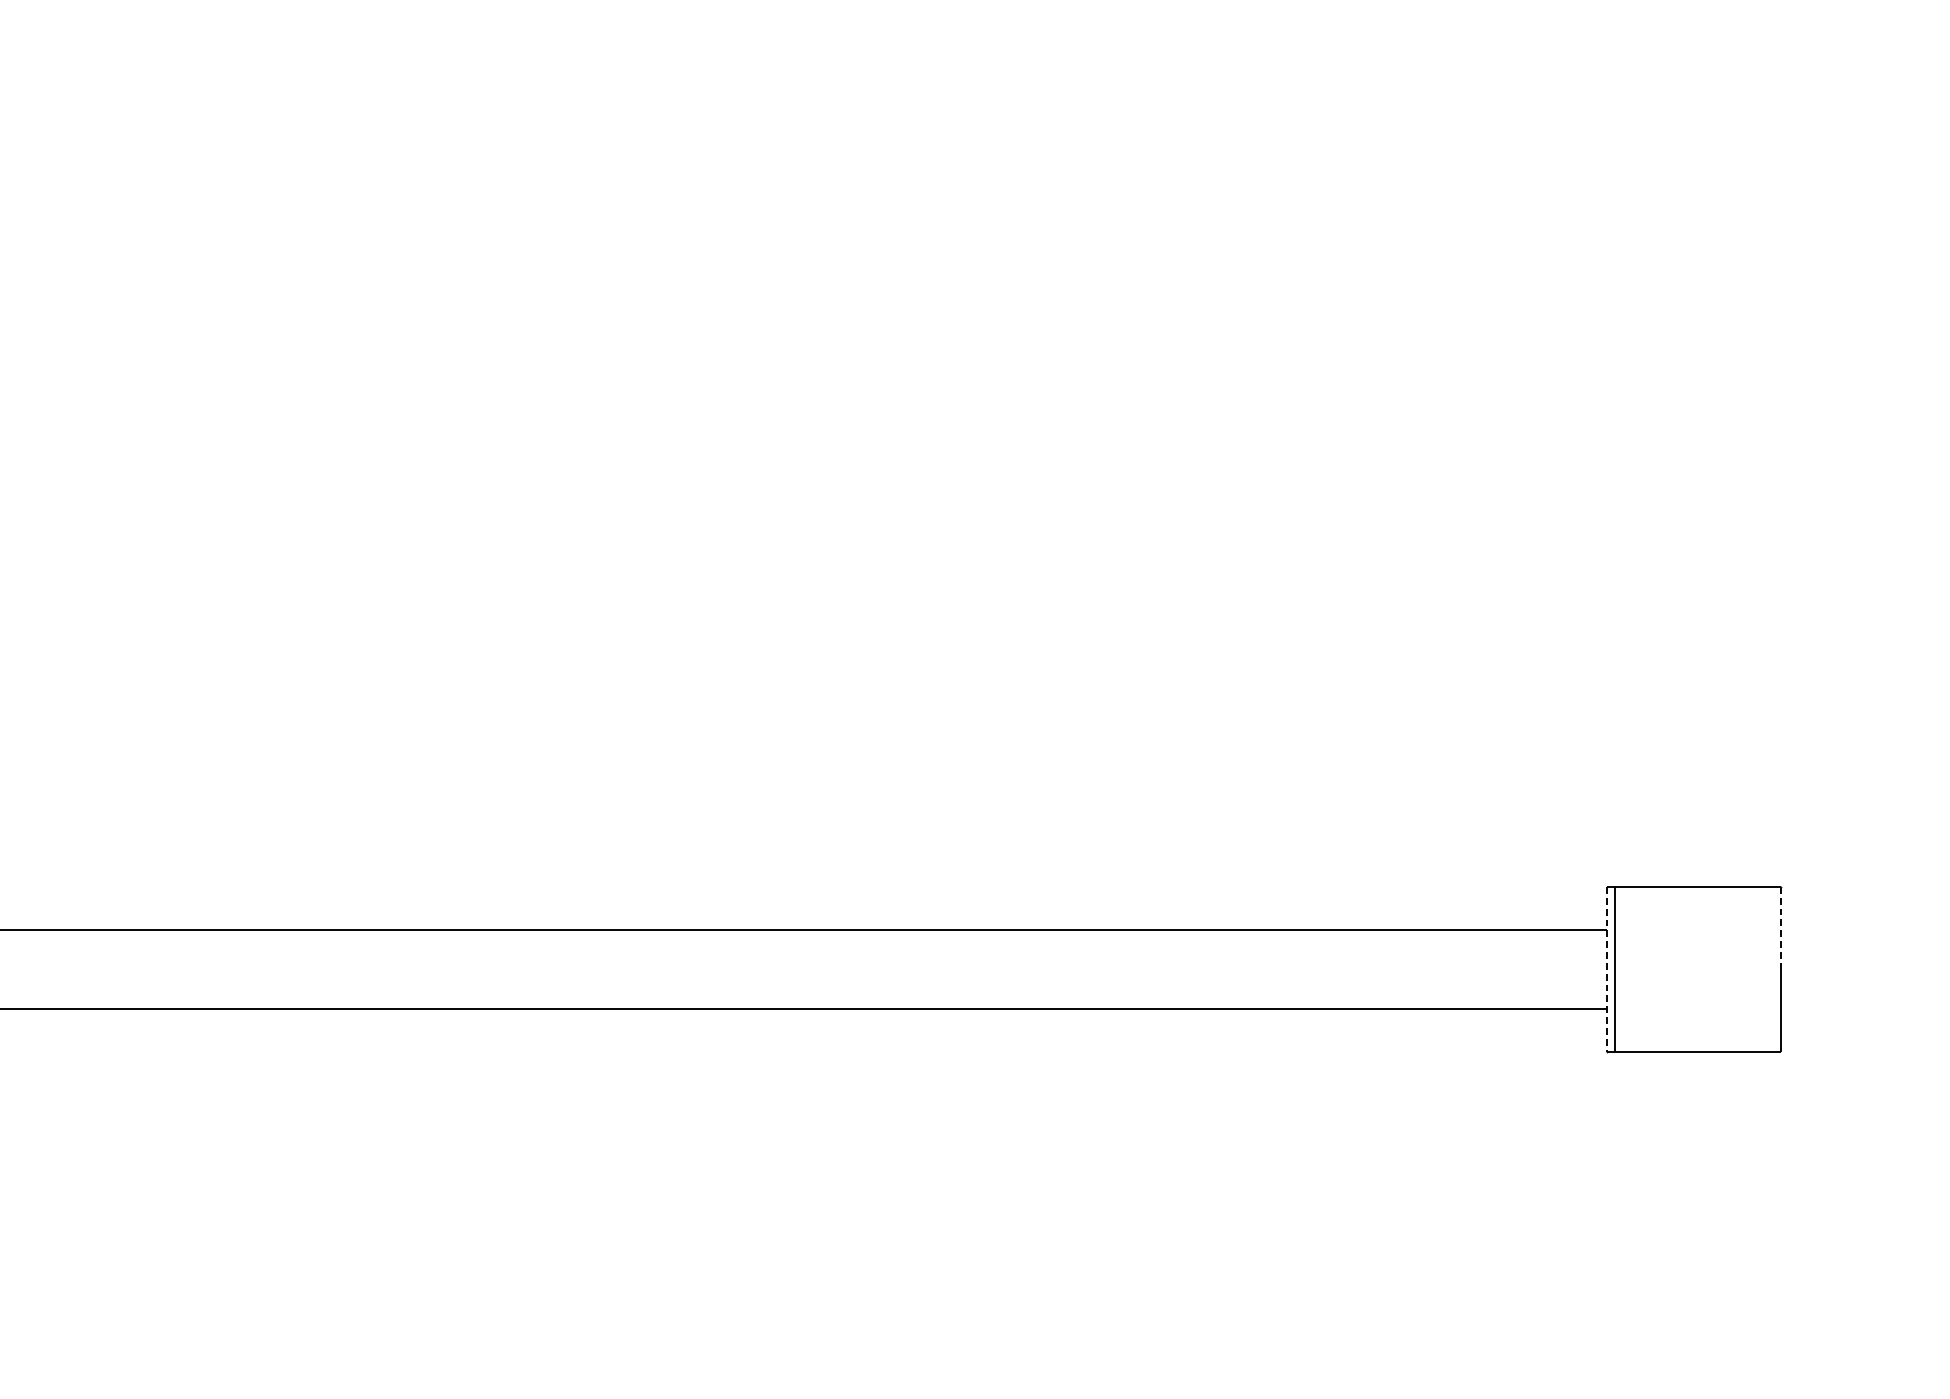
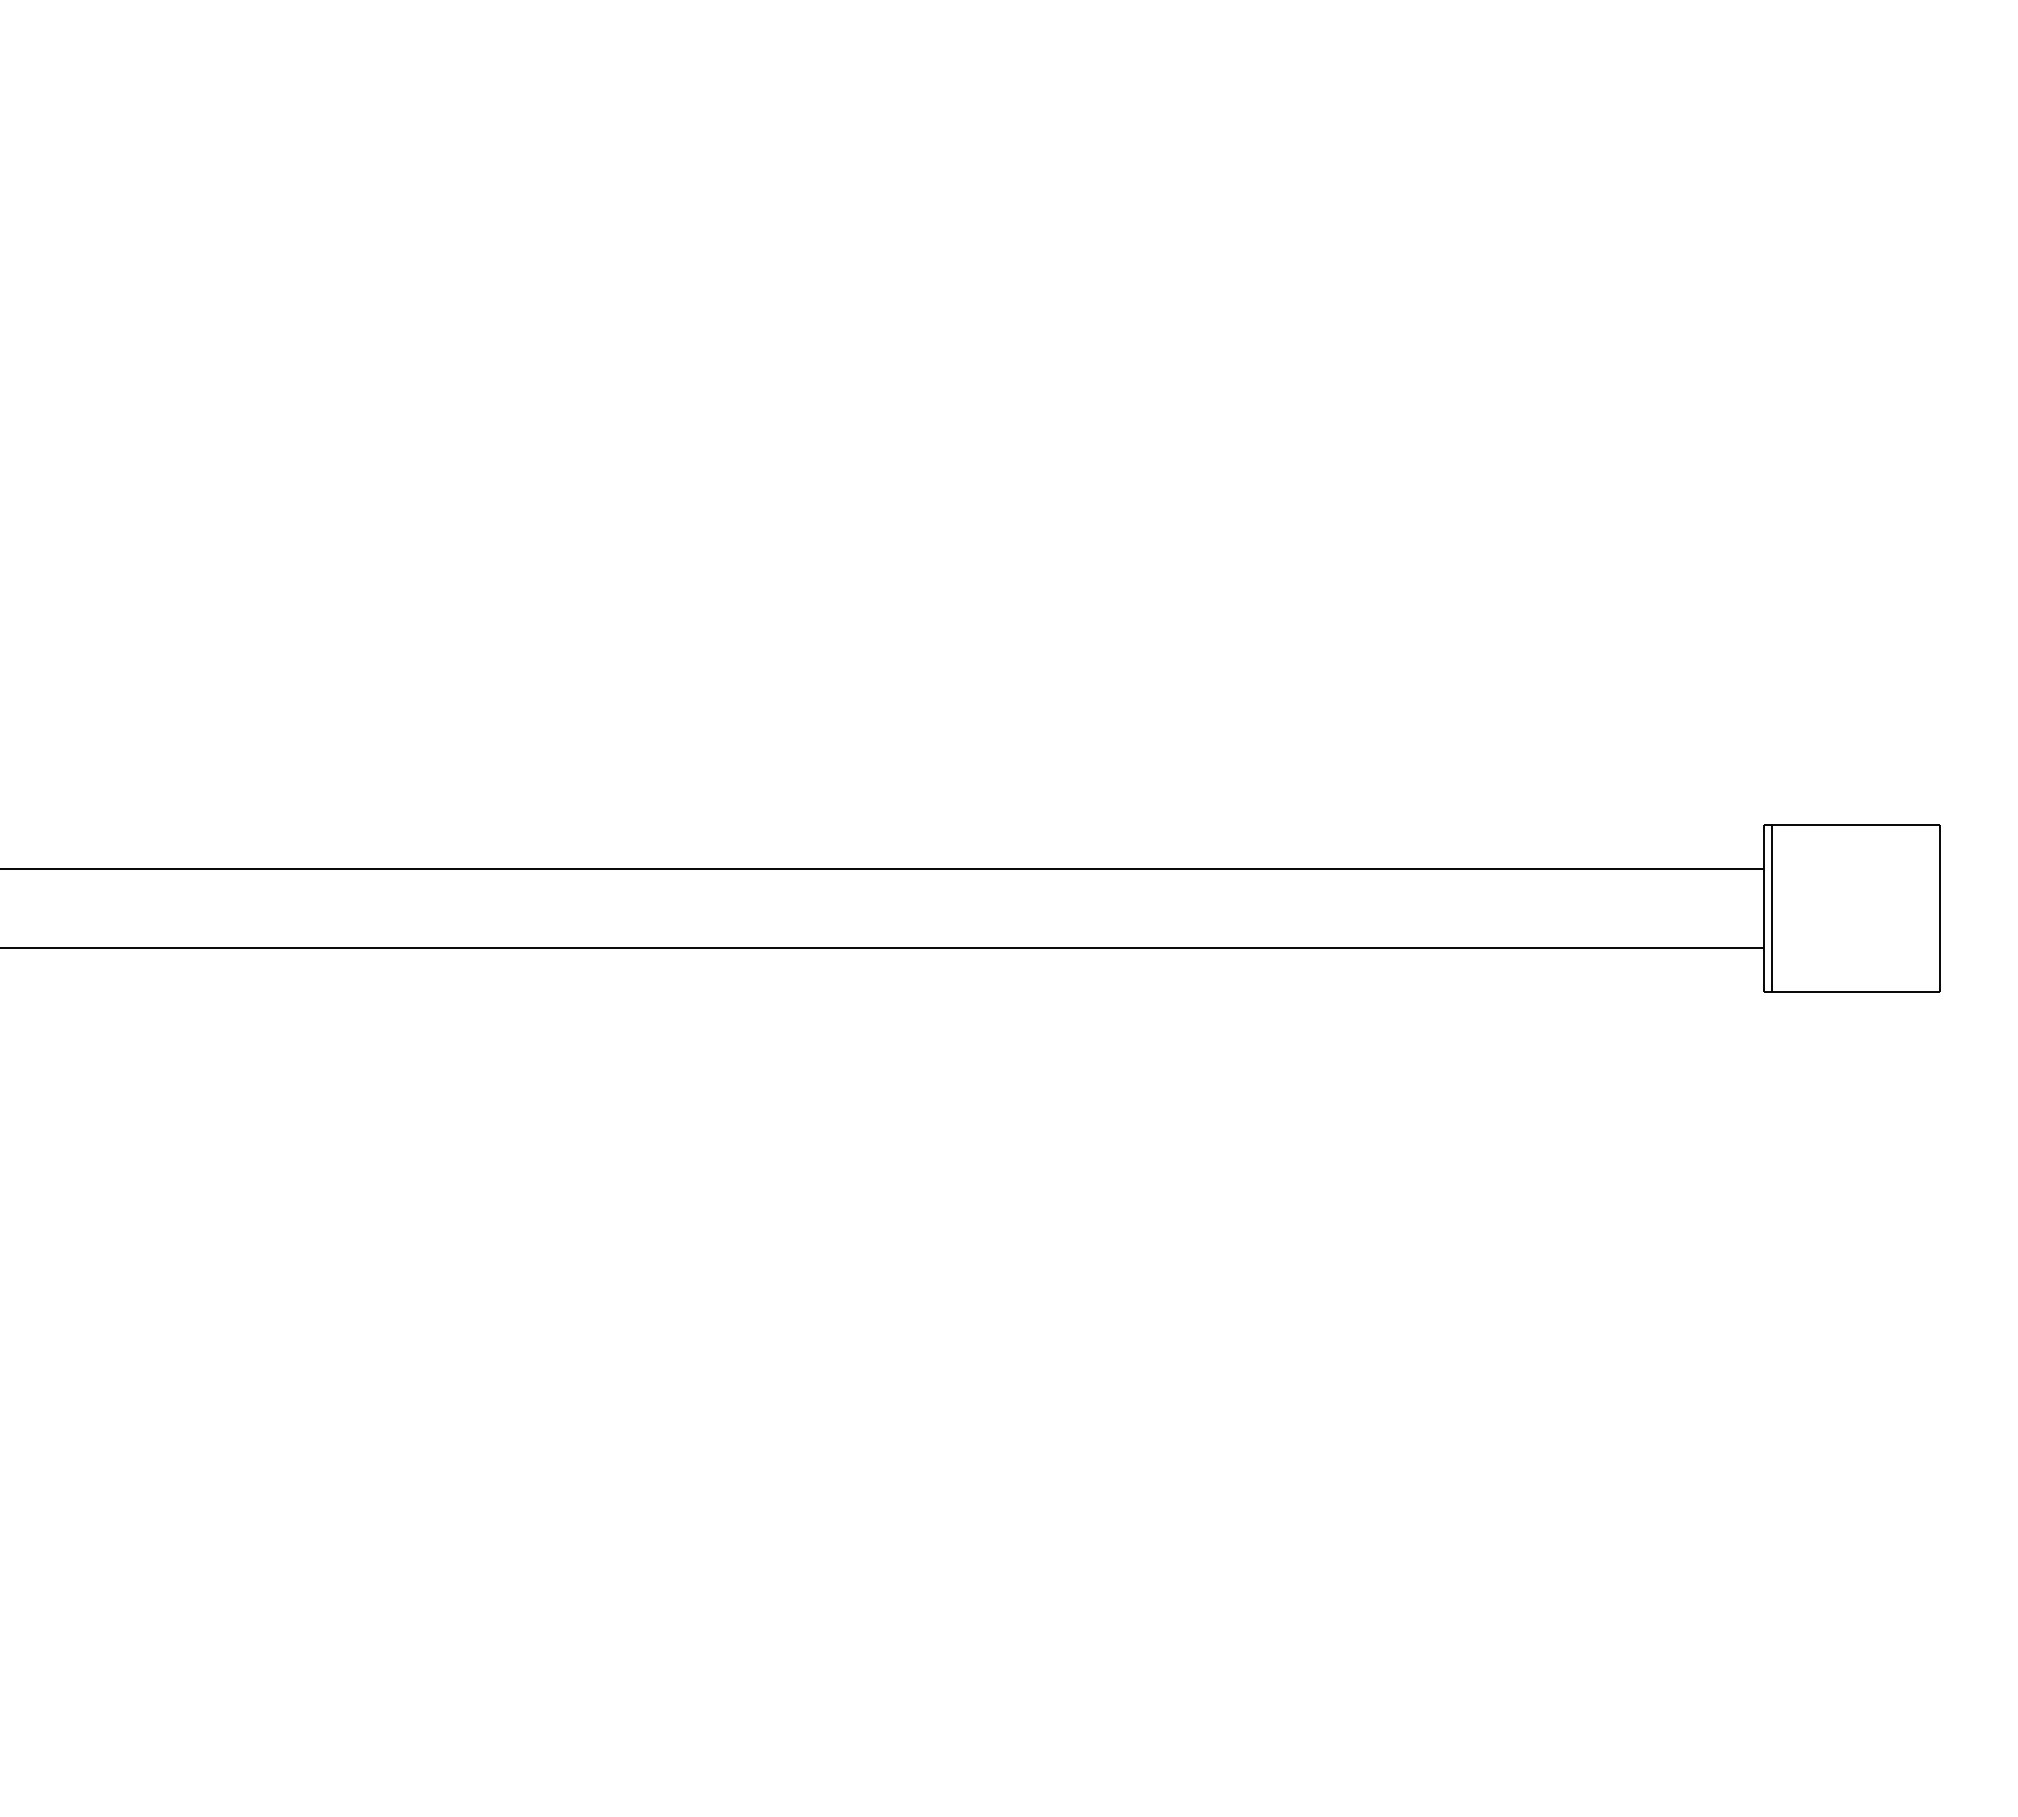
line: (1780, 927) -> (1939, 865), dashed -> solid
line: (1606, 969) -> (1763, 908), dashed -> solid

